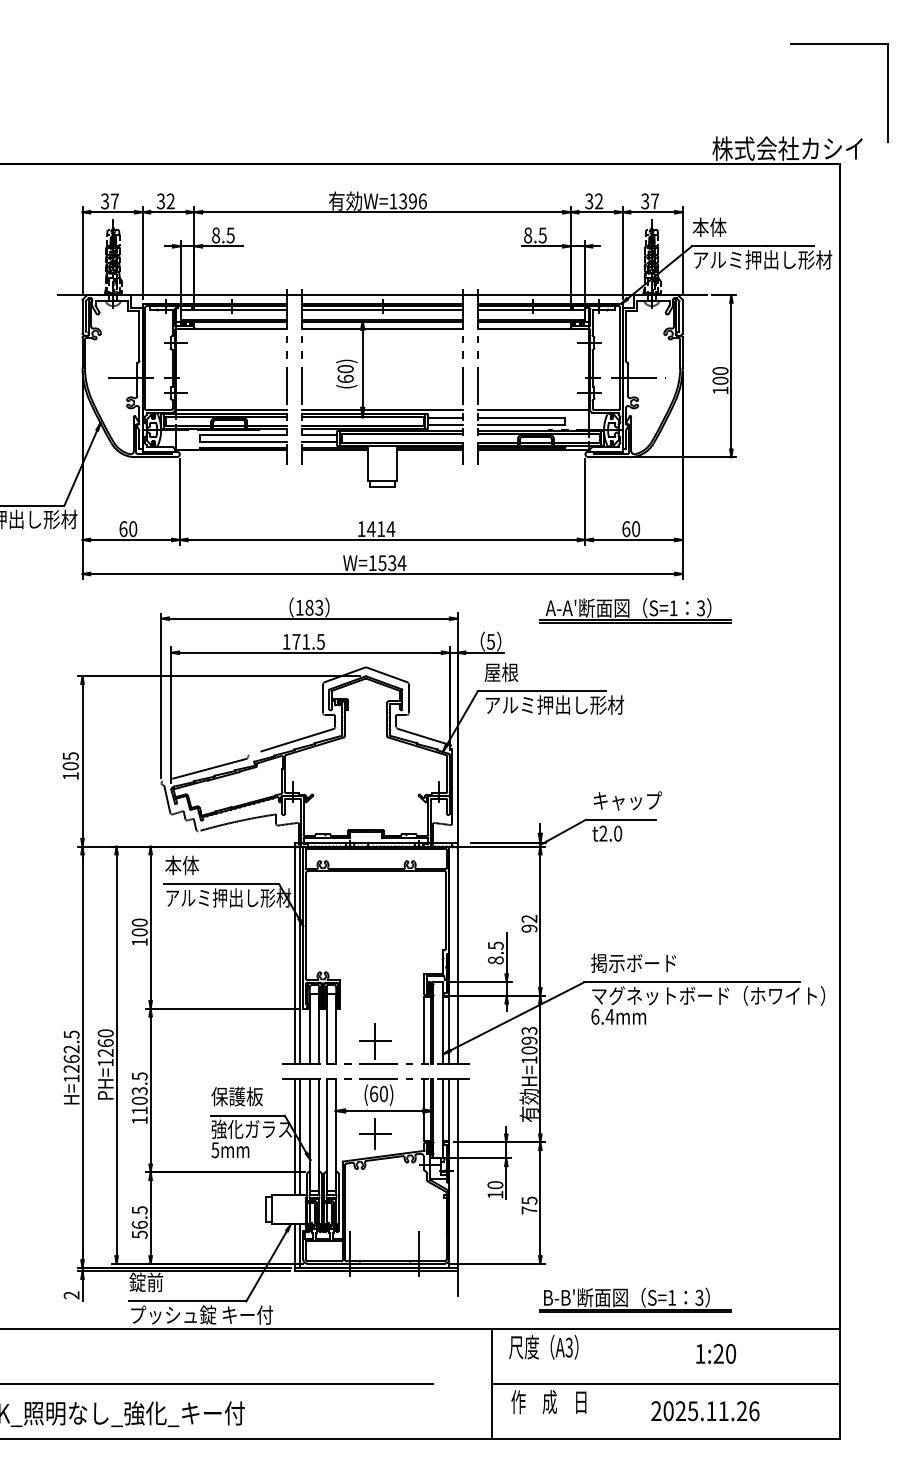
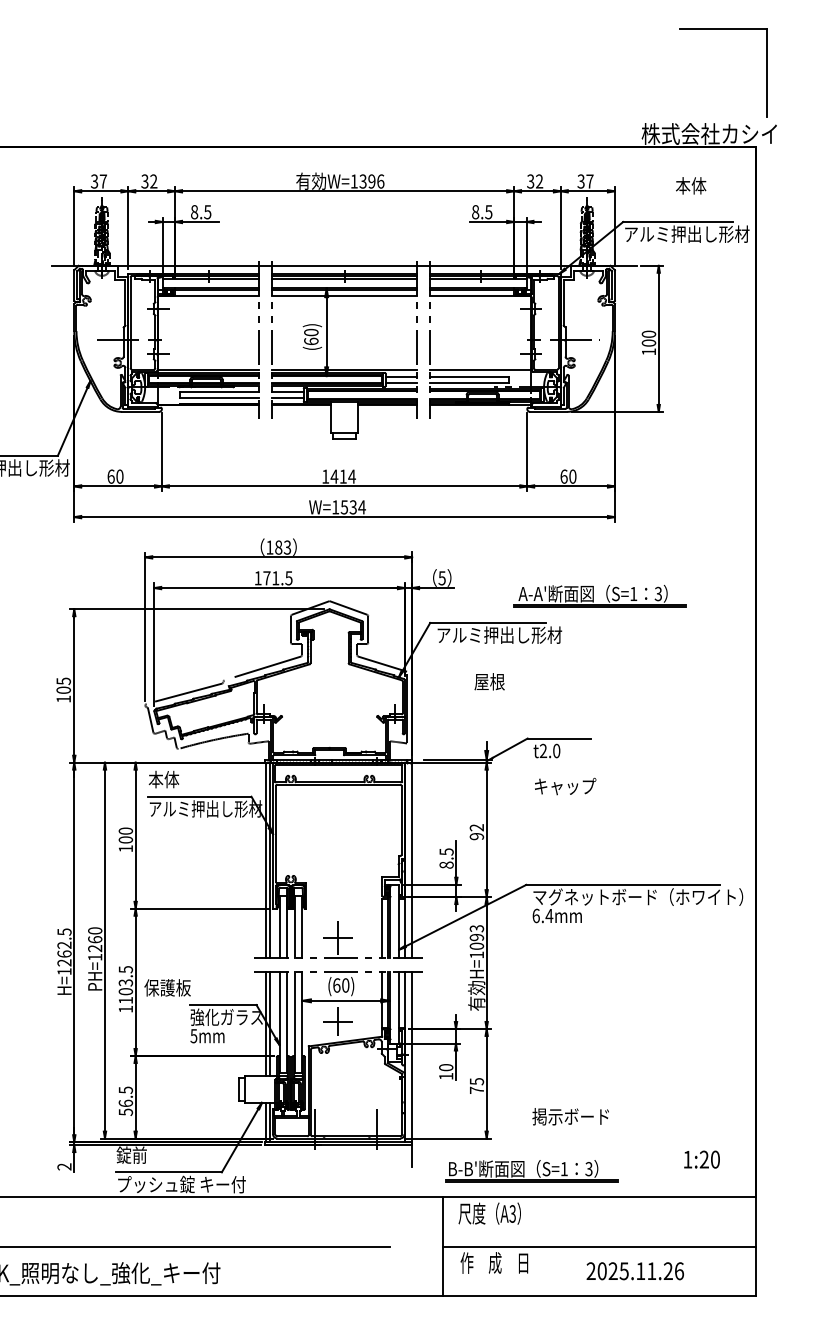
part: (839, 44) -> (723, 29), moved
text: (710, 226) -> (691, 185), moved
part: (635, 611) -> (599, 596), moved
text: (501, 672) -> (489, 681), moved
text: (627, 800) -> (565, 786), moved
text: (633, 962) -> (570, 1116), moved
text: (237, 1096) -> (167, 987), moved
part: (635, 1300) -> (531, 1171), moved
text: (715, 1353) -> (701, 1159), moved

